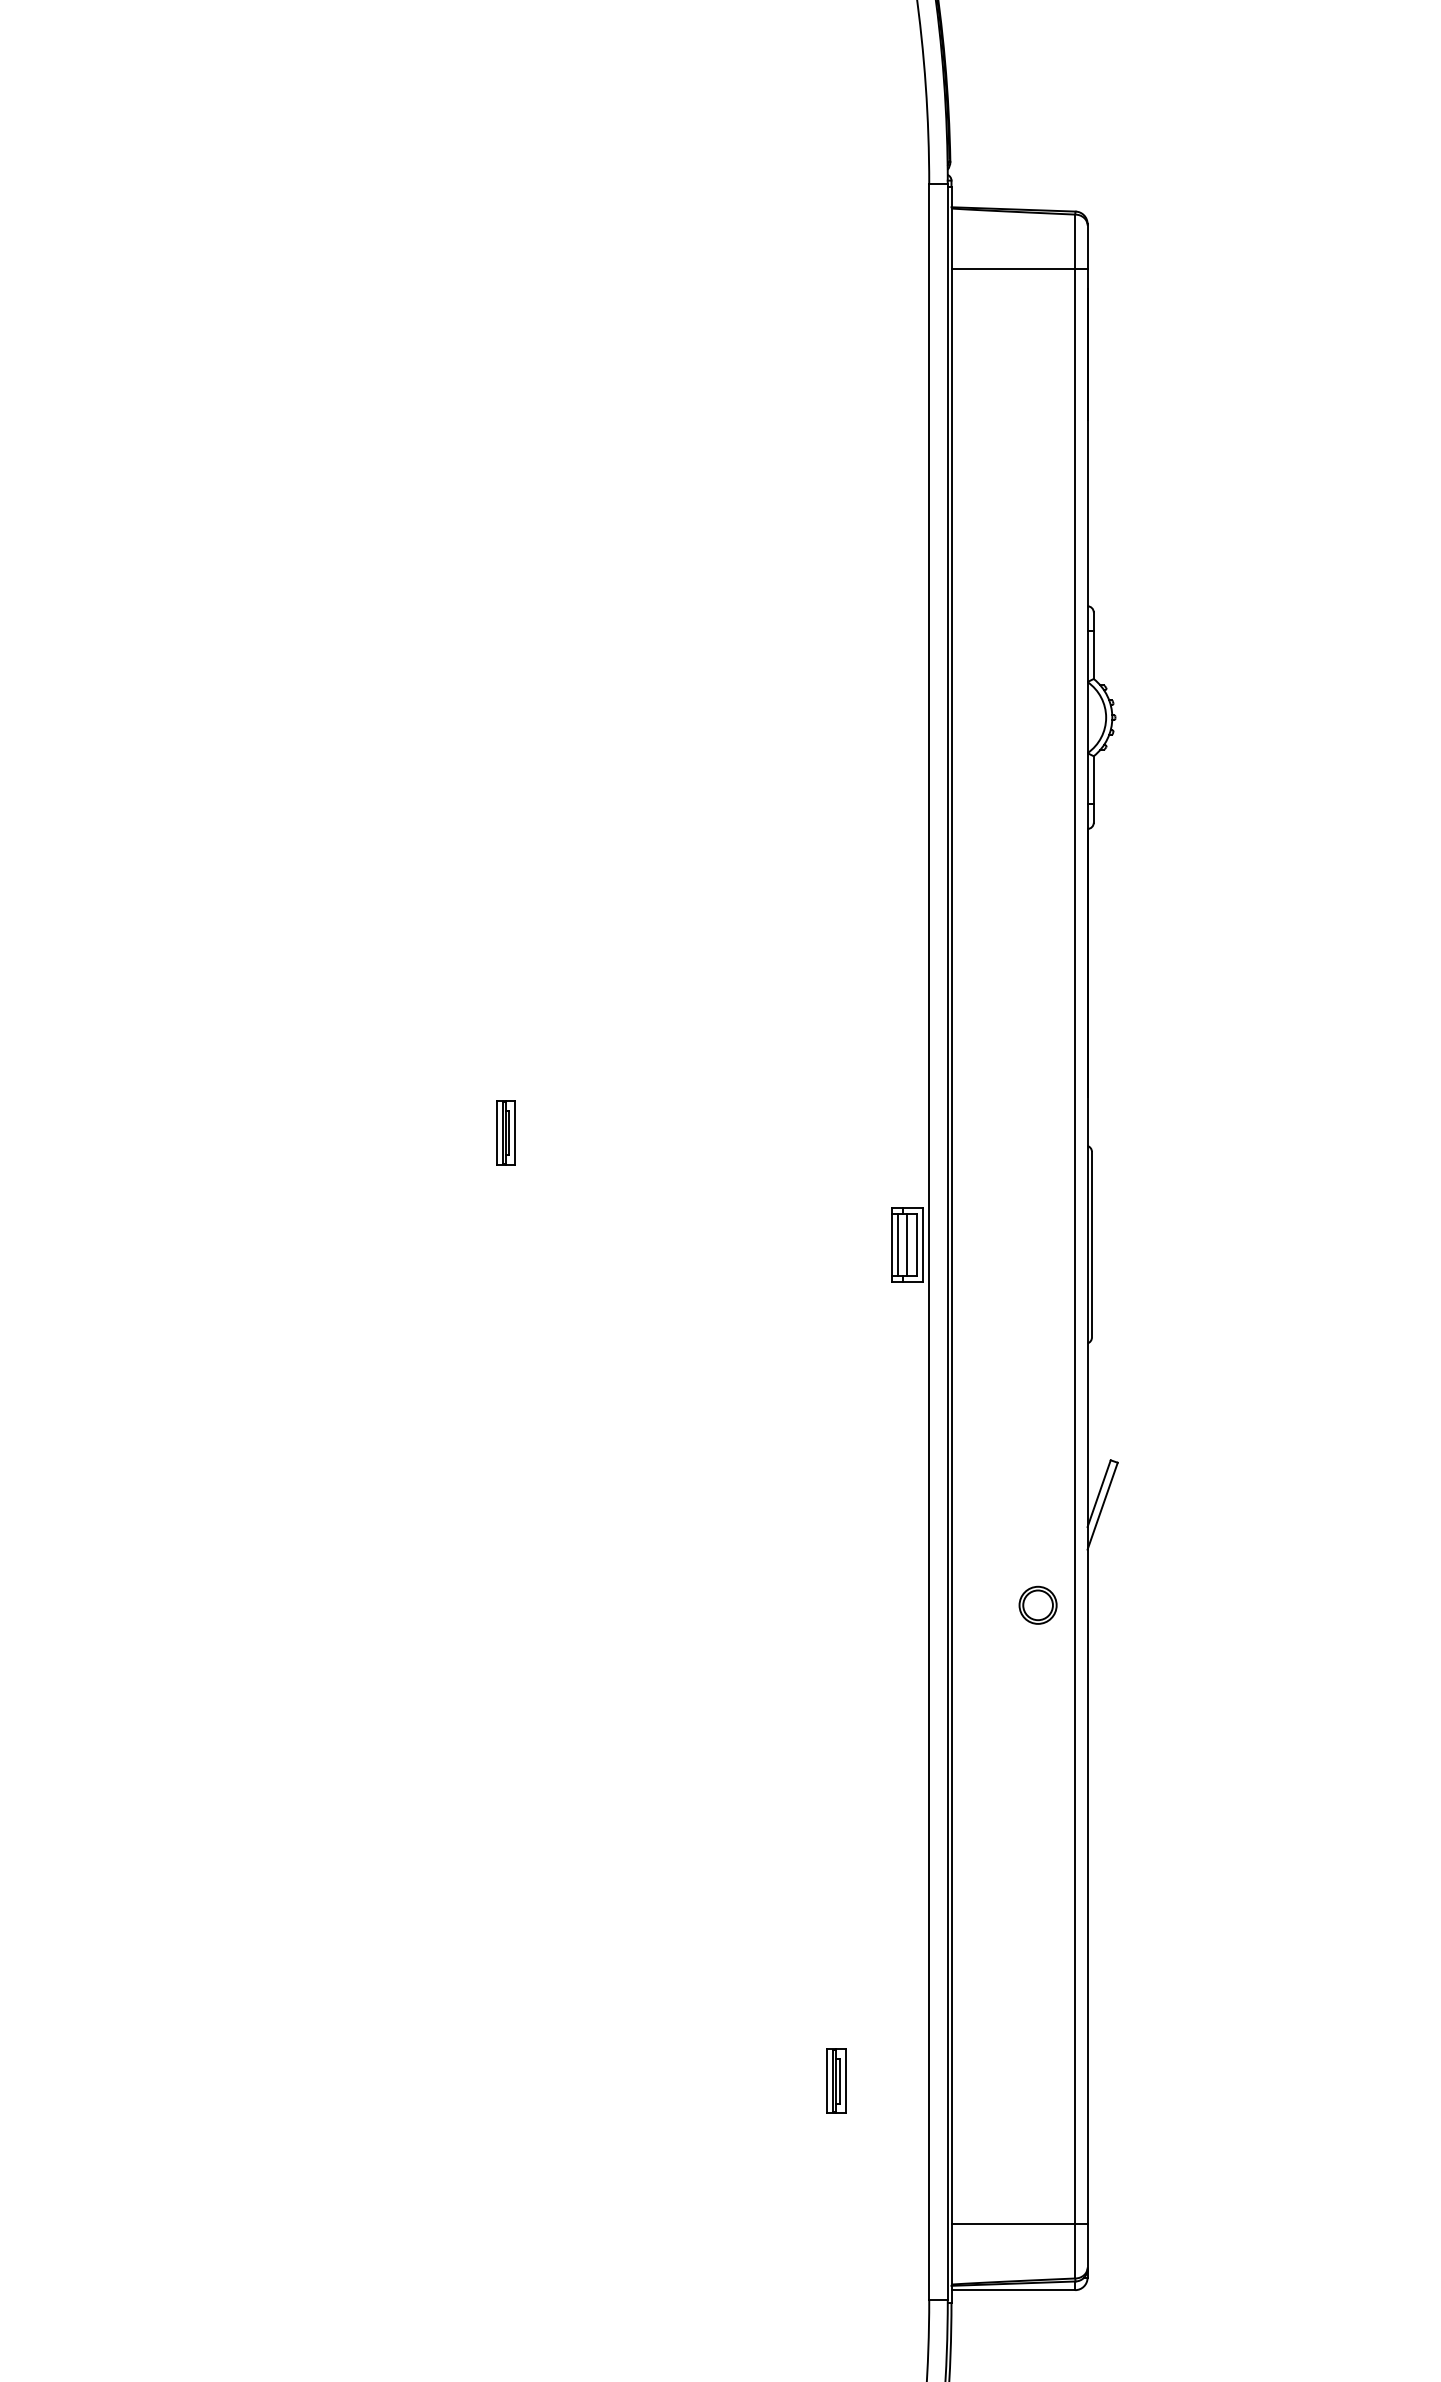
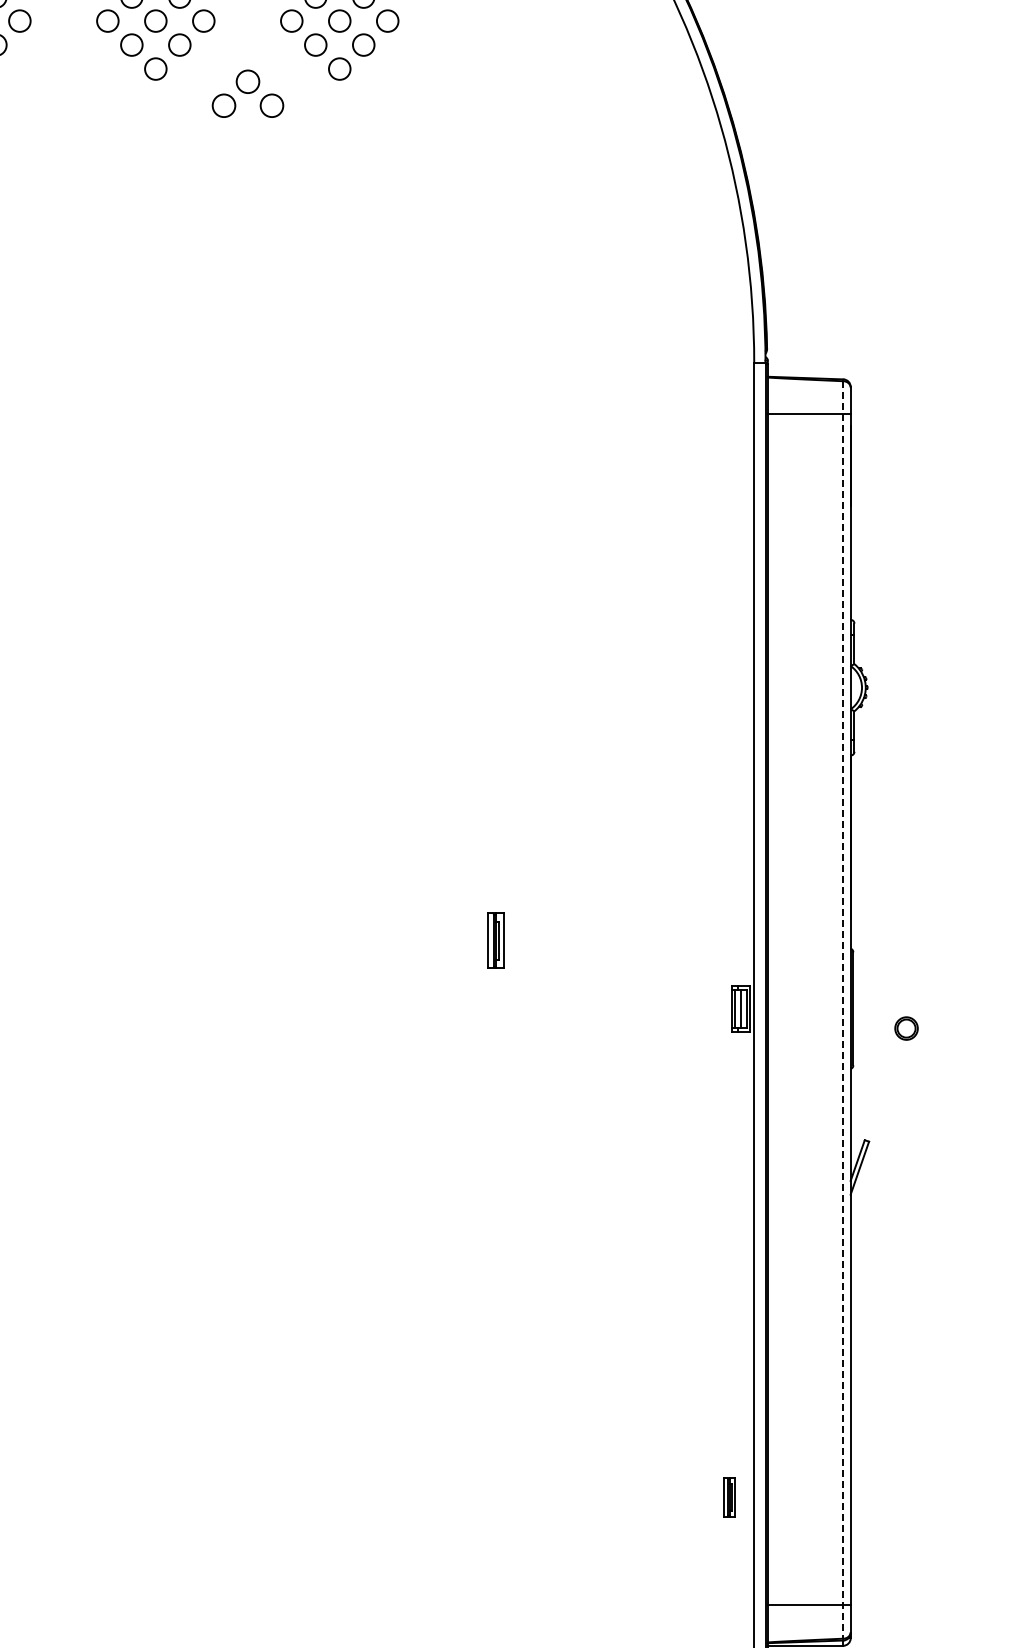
part: (506, 1132) -> (496, 940), size x1.4
line: (1075, 1245) -> (843, 1009), solid -> dashed
part: (1038, 1605) -> (906, 1028), moved
part: (836, 2081) -> (729, 1497), moved

